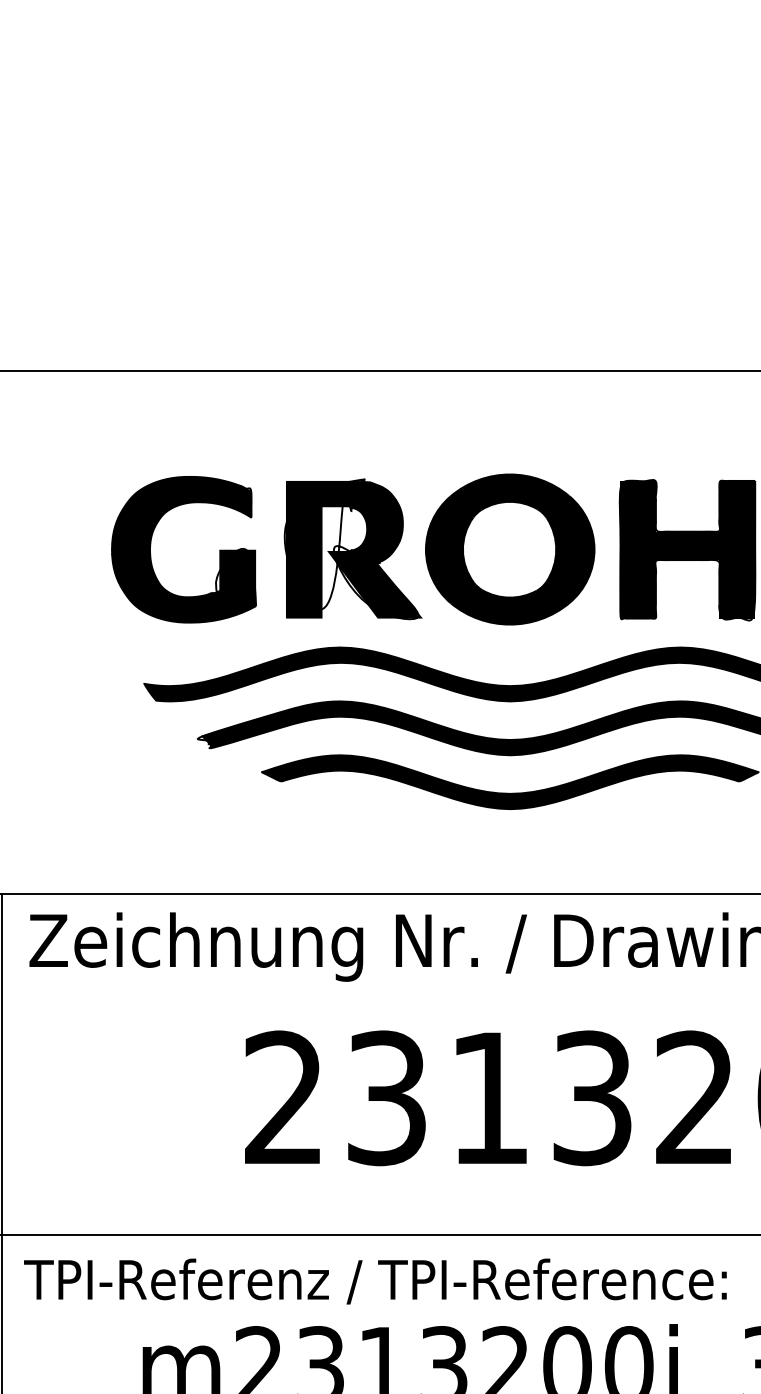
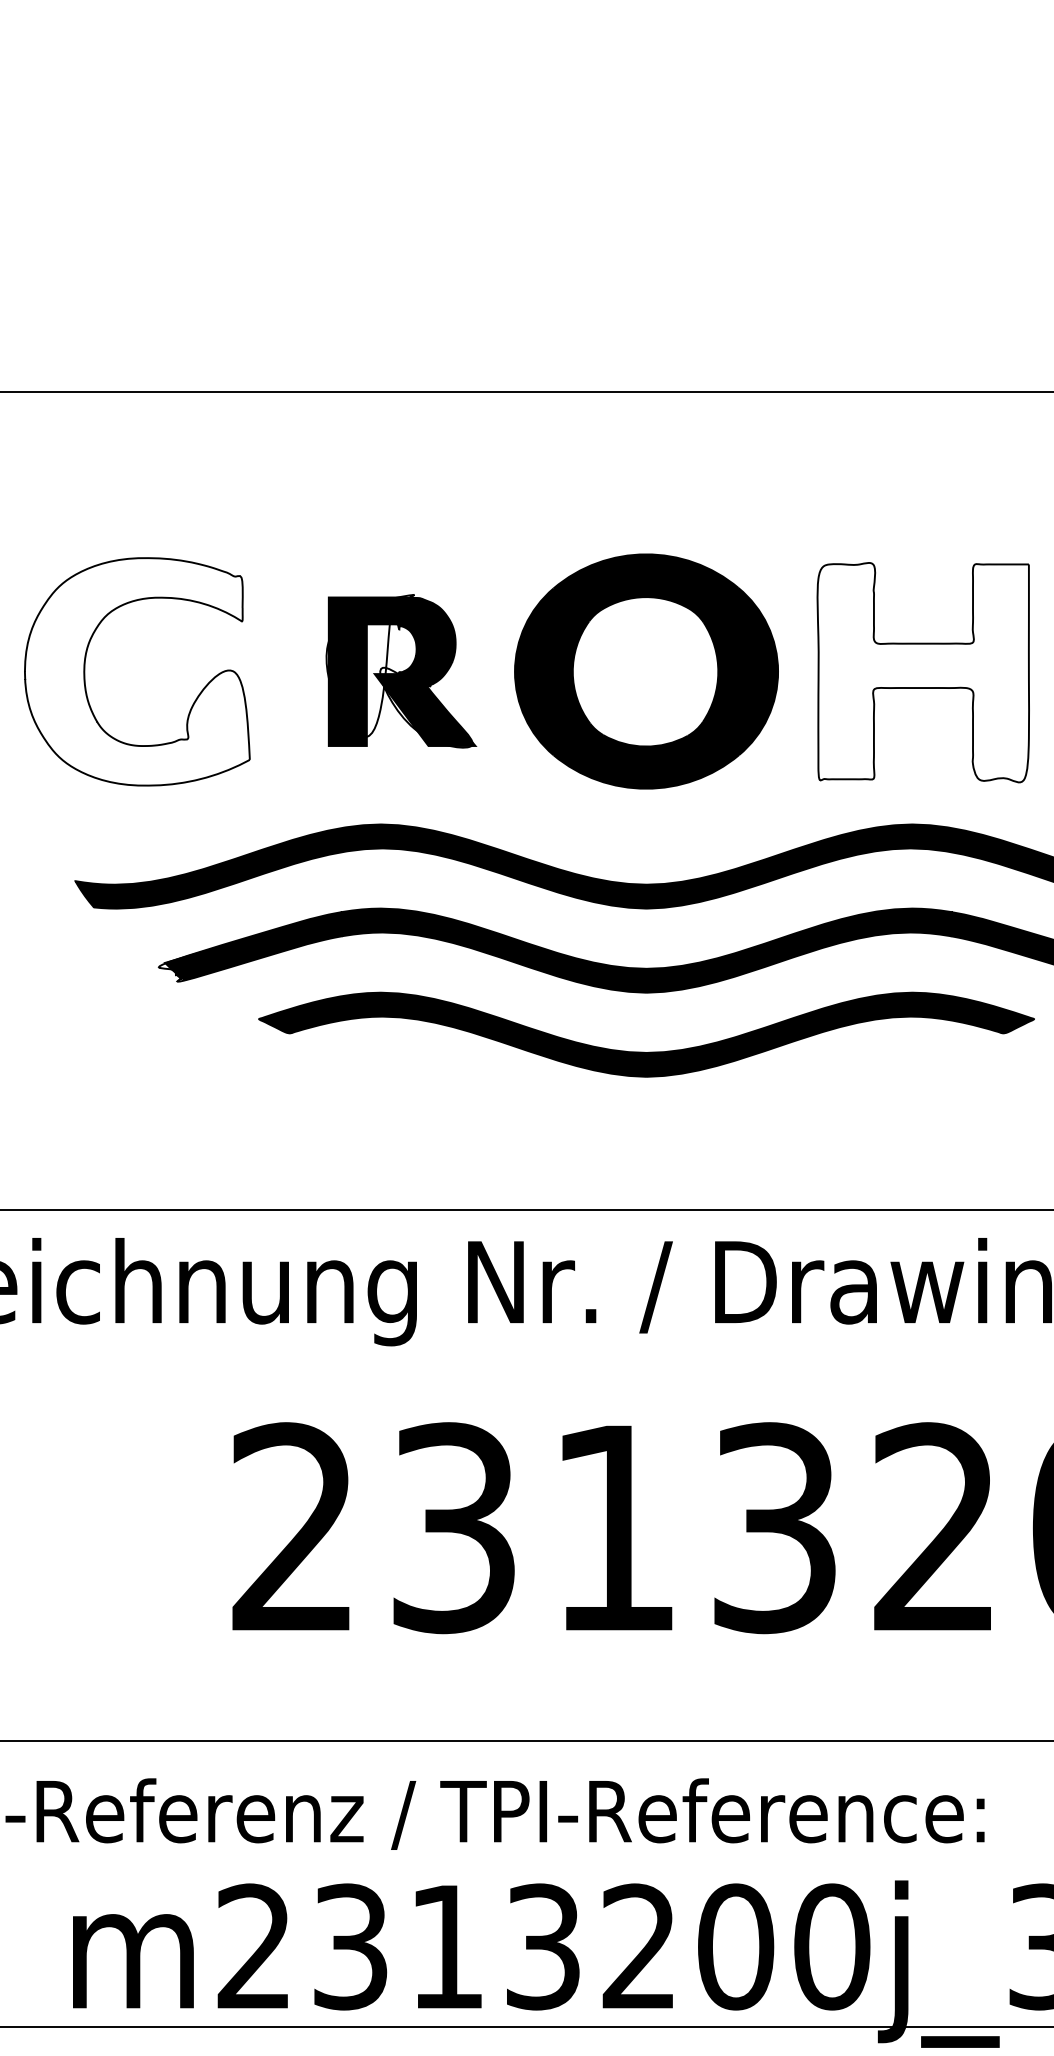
fill: (184, 549) -> (138, 671), removed
part: (352, 549) -> (400, 671), size x0.7
fill: (687, 549) -> (923, 671), removed

